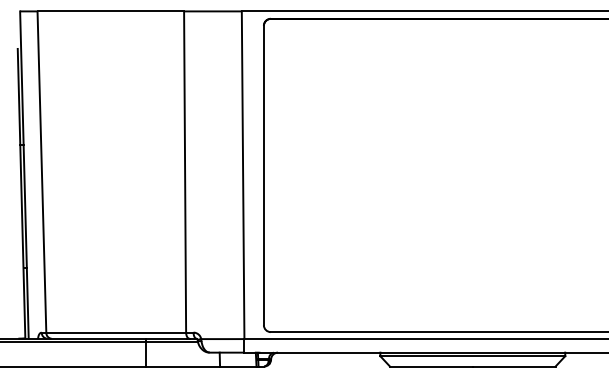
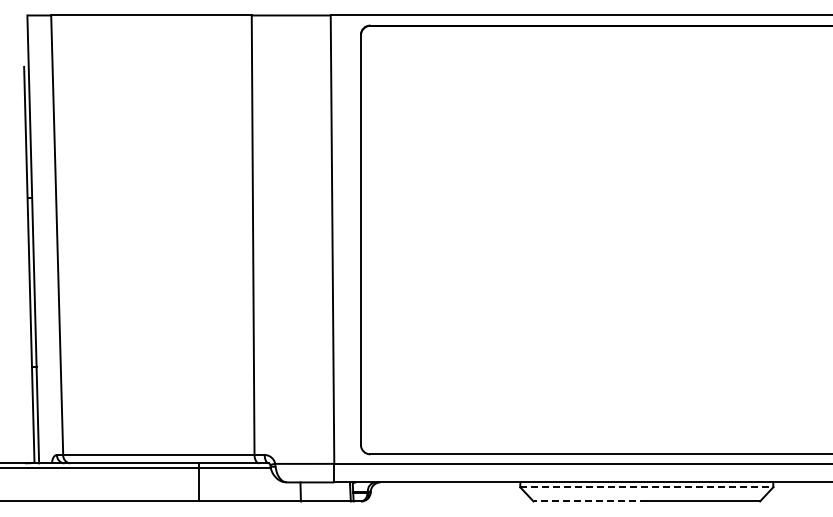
line: (472, 356) -> (646, 487), solid -> dashed
line: (431, 366) -> (590, 501), solid -> dashed

